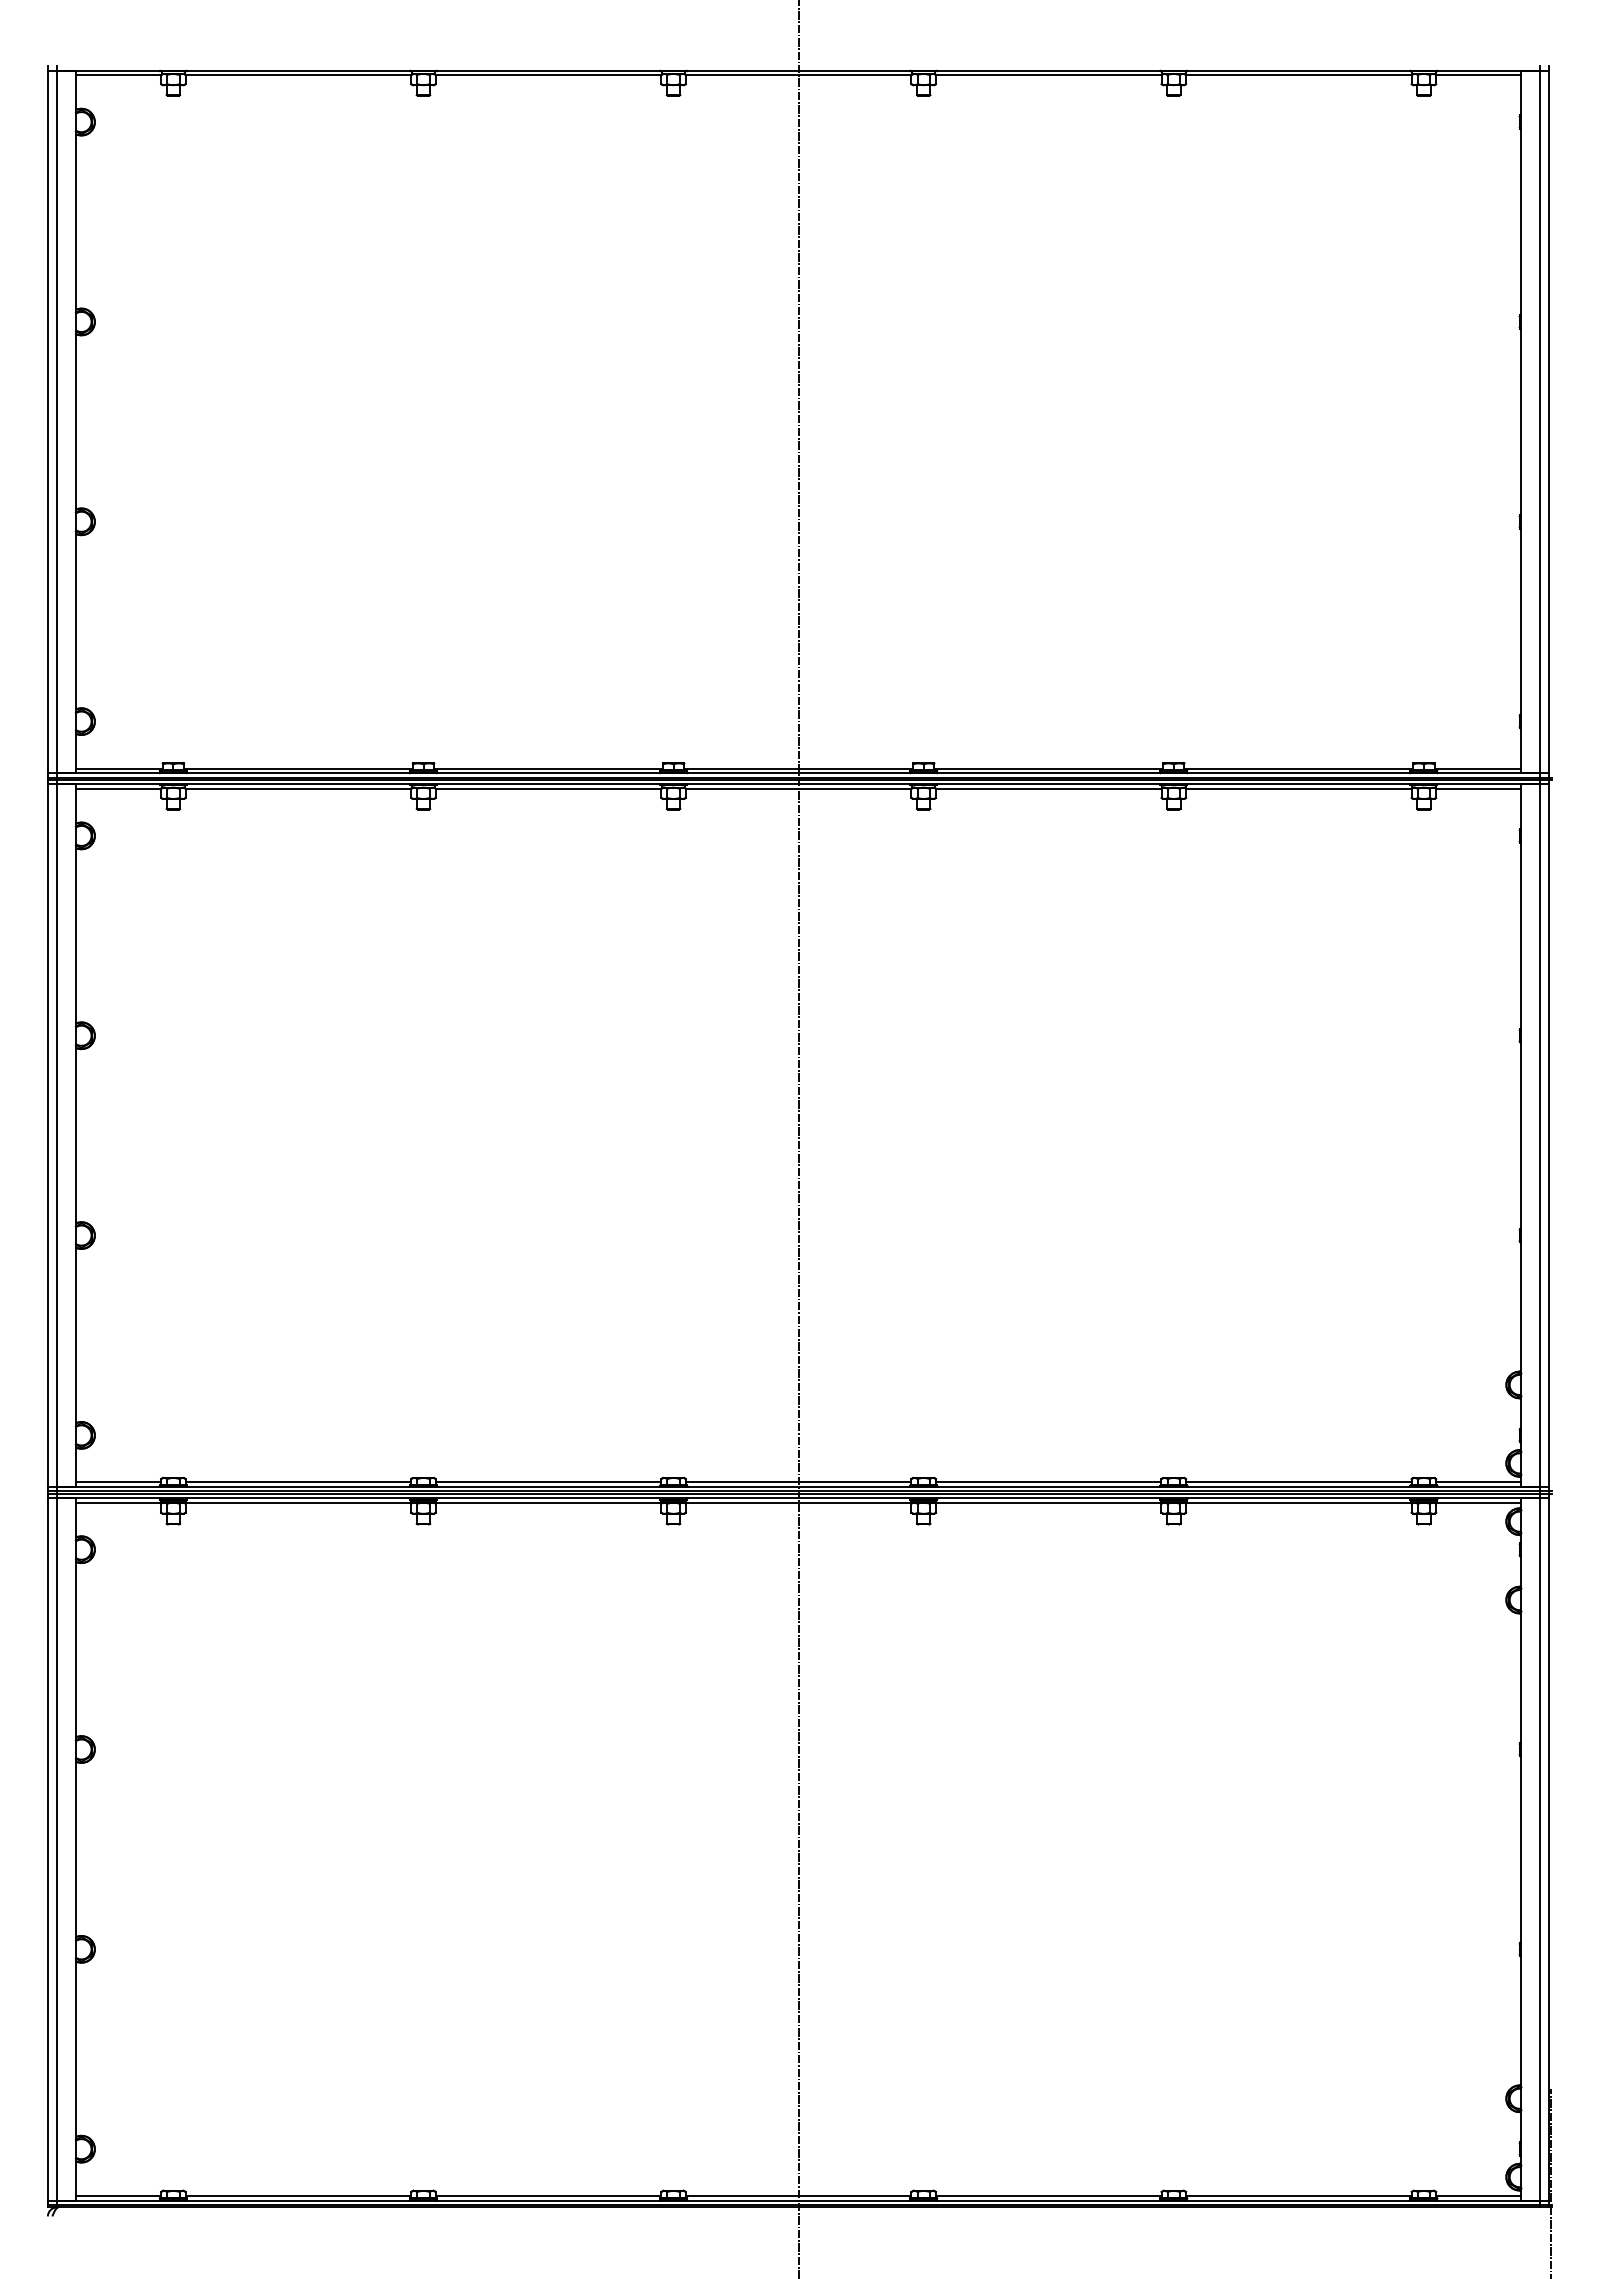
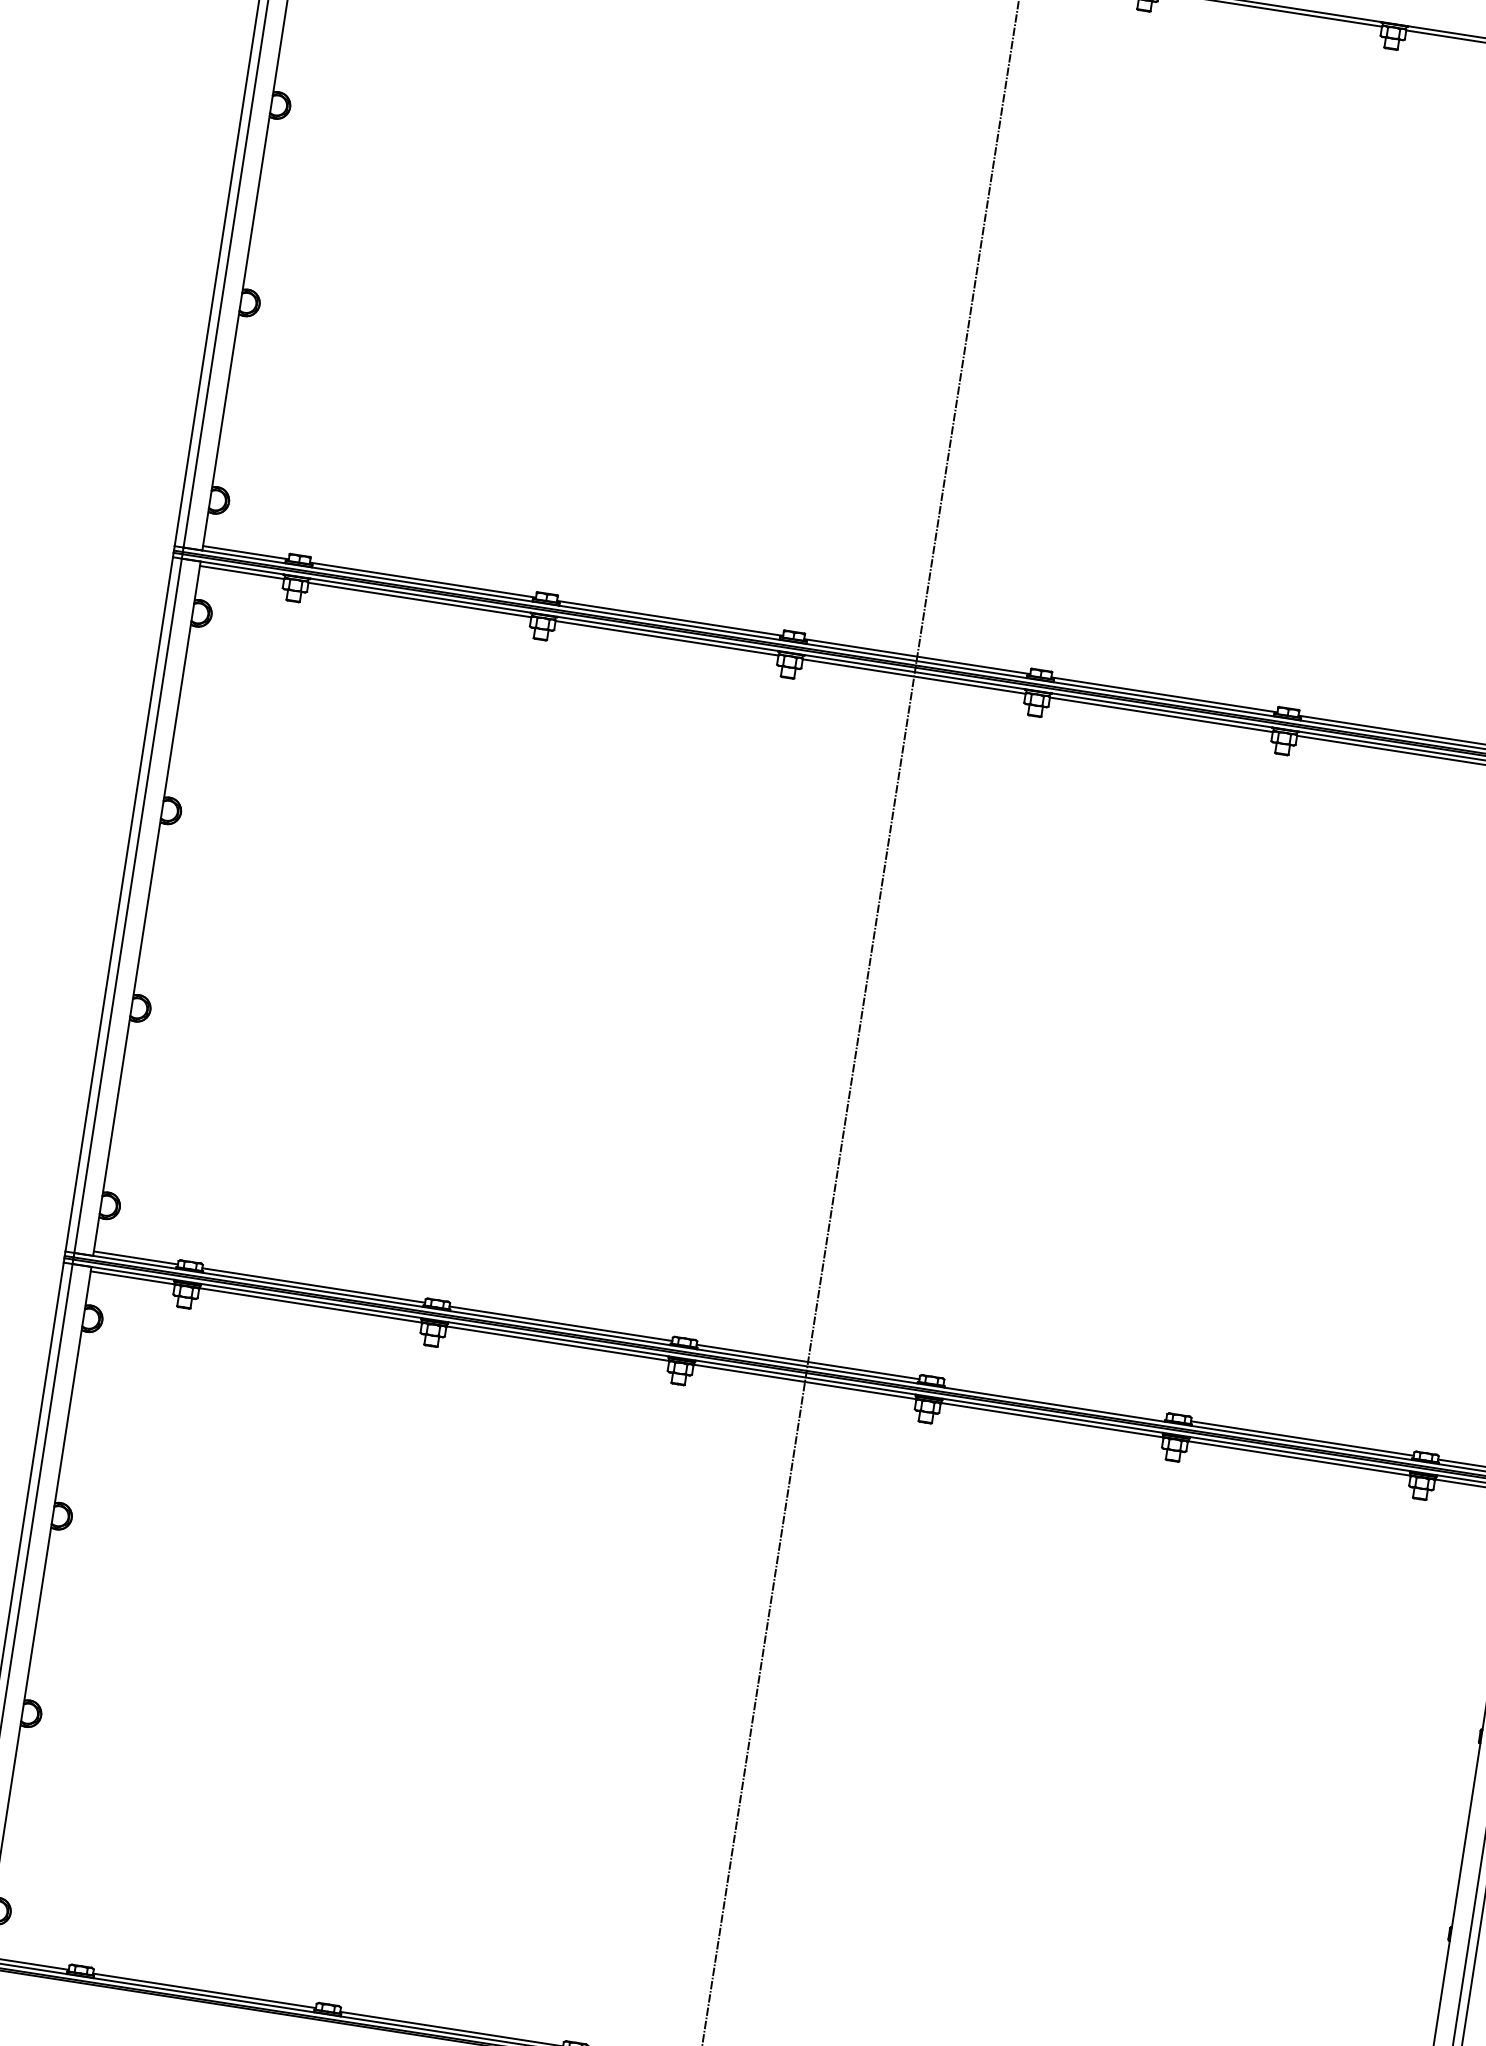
line: (1048, 1482) -> (1055, 1400), removed

